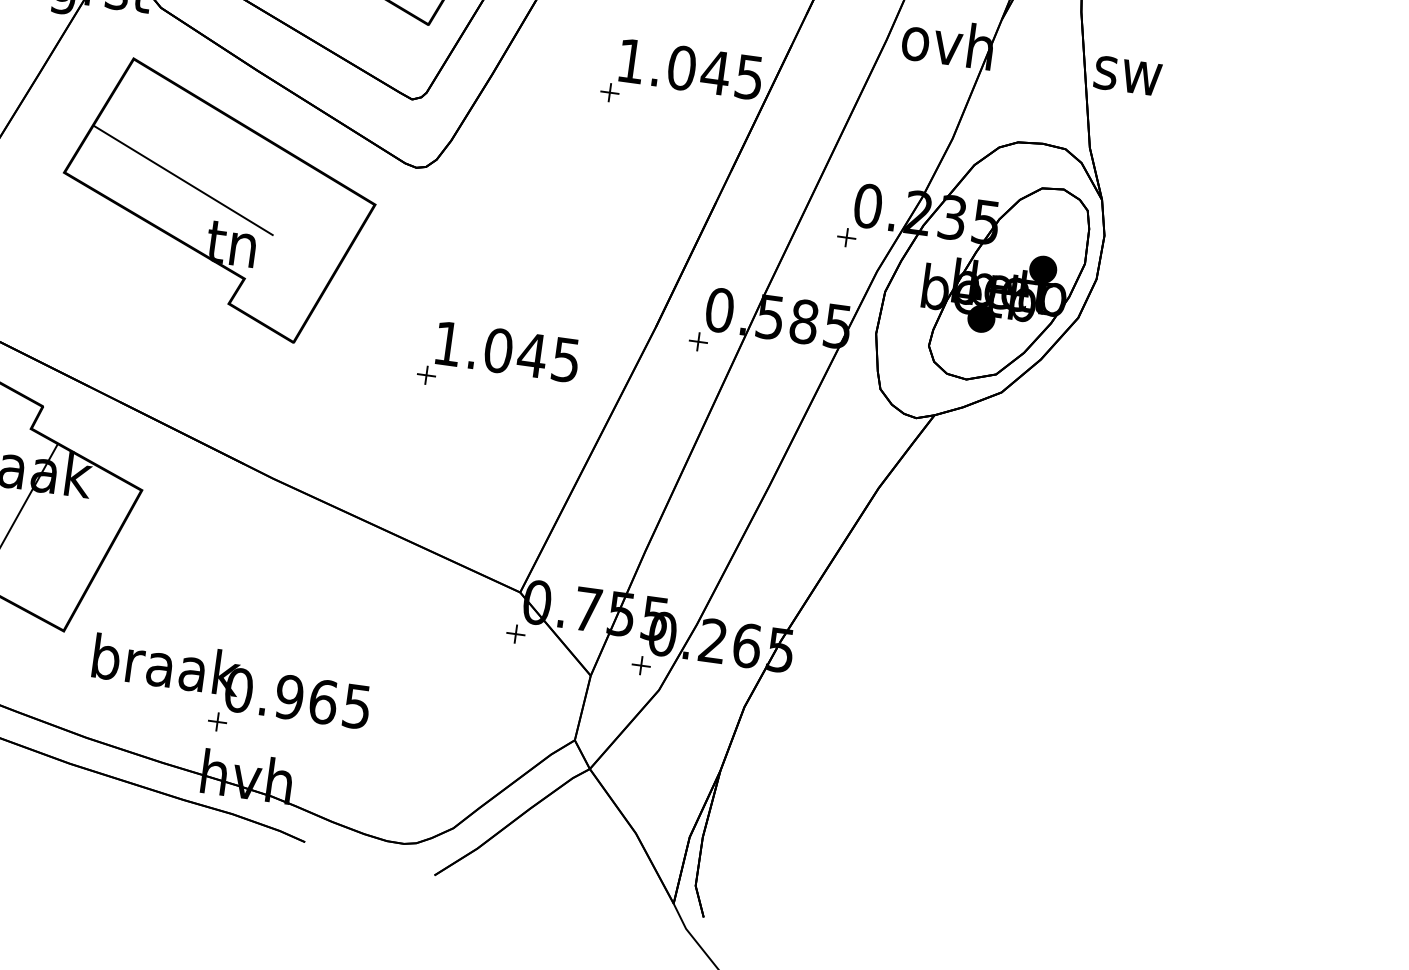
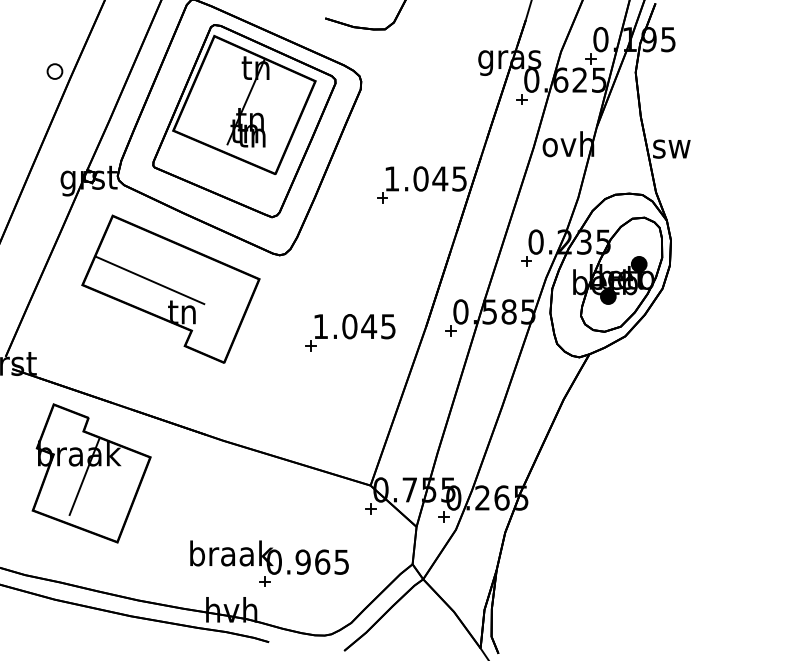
part: (498, 361) -> (350, 332), moved
part: (230, 691) -> (269, 563), moved

